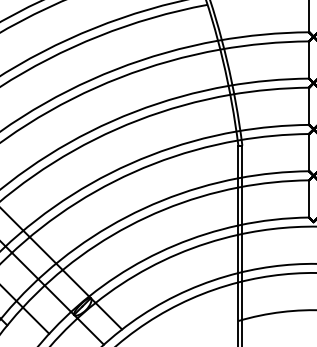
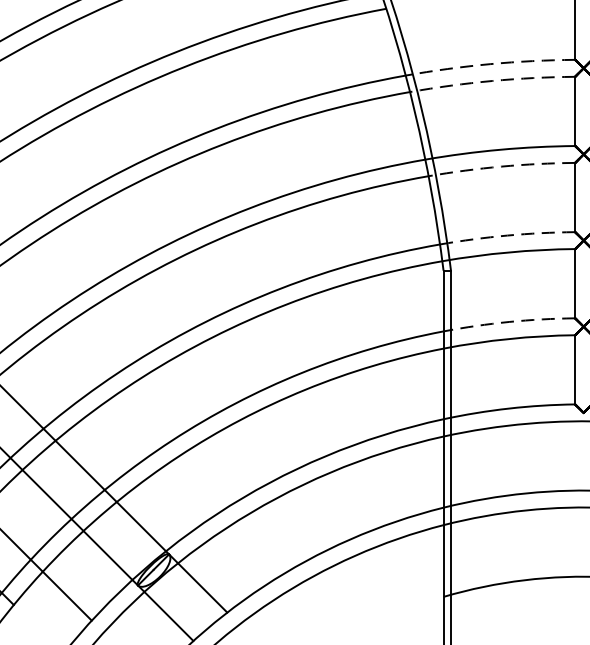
arc: (263, 34) -> (490, 63), solid -> dashed
arc: (264, 43) -> (492, 80), solid -> dashed
arc: (269, 89) -> (501, 166), solid -> dashed
arc: (272, 126) -> (507, 235), solid -> dashed
arc: (273, 173) -> (508, 322), solid -> dashed

